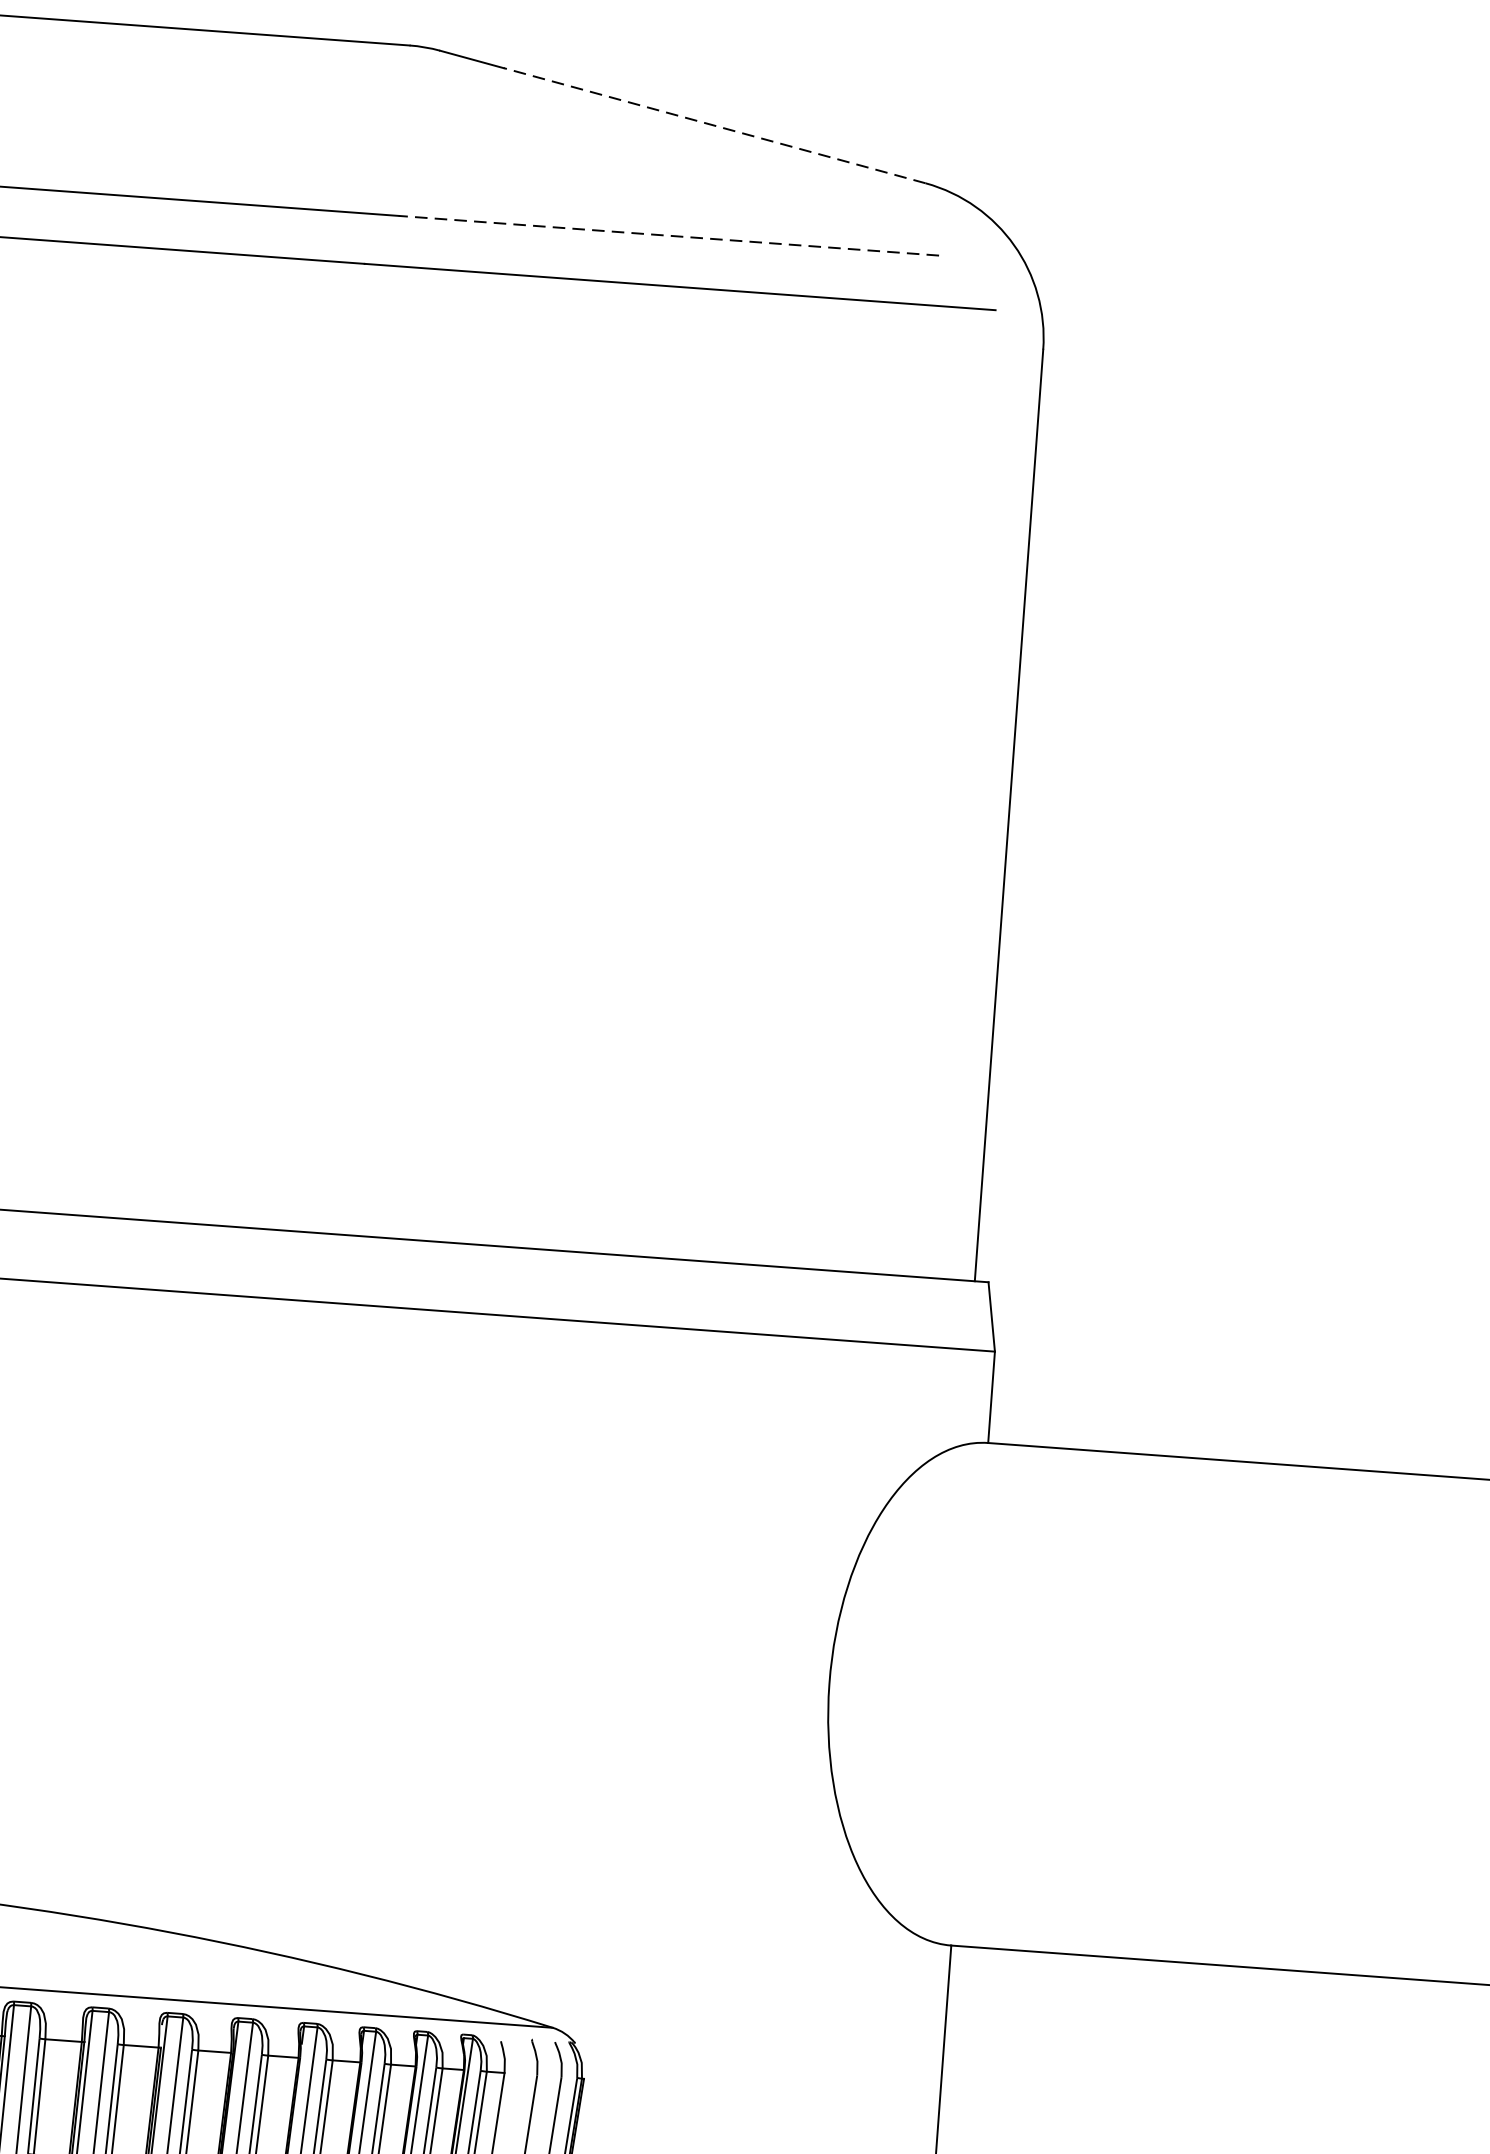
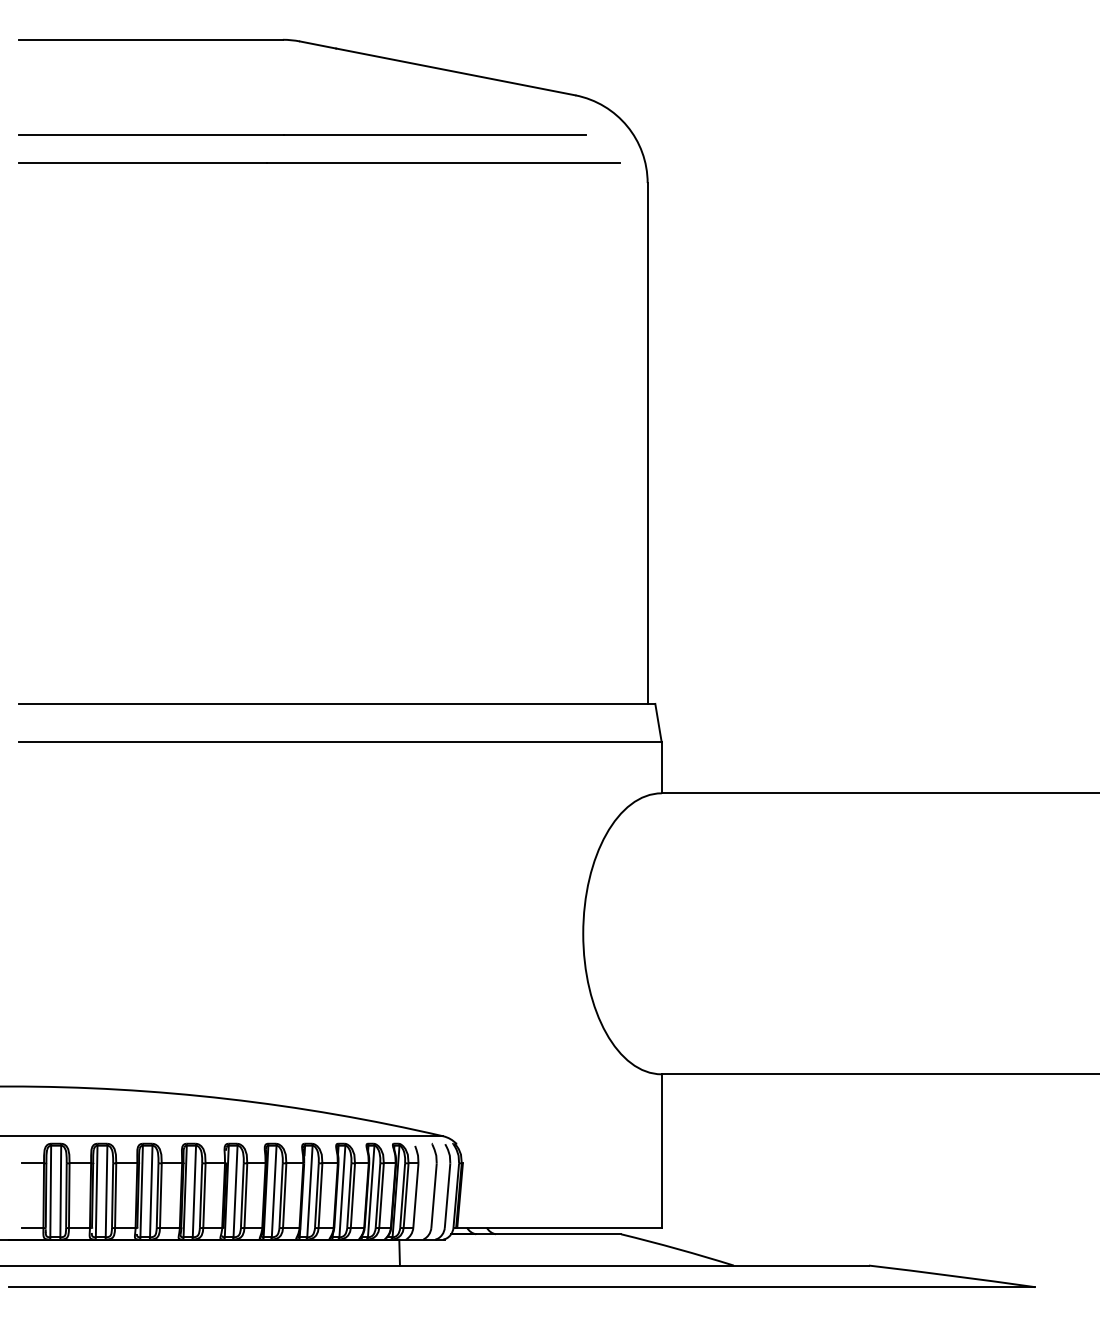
line: (714, 124) -> (455, 71), dashed -> solid
line: (668, 236) -> (434, 135), dashed -> solid

